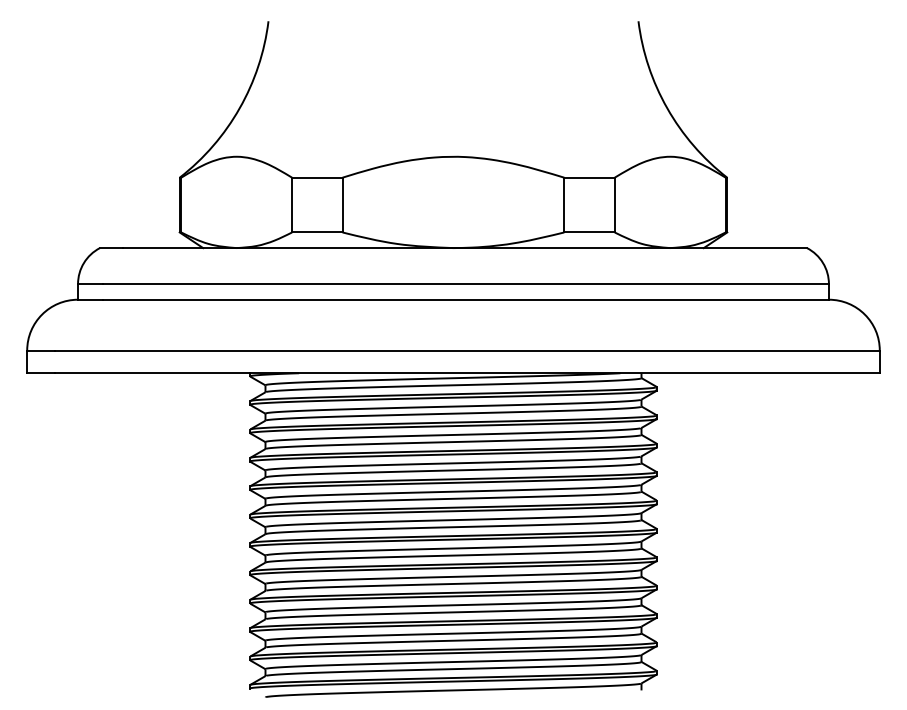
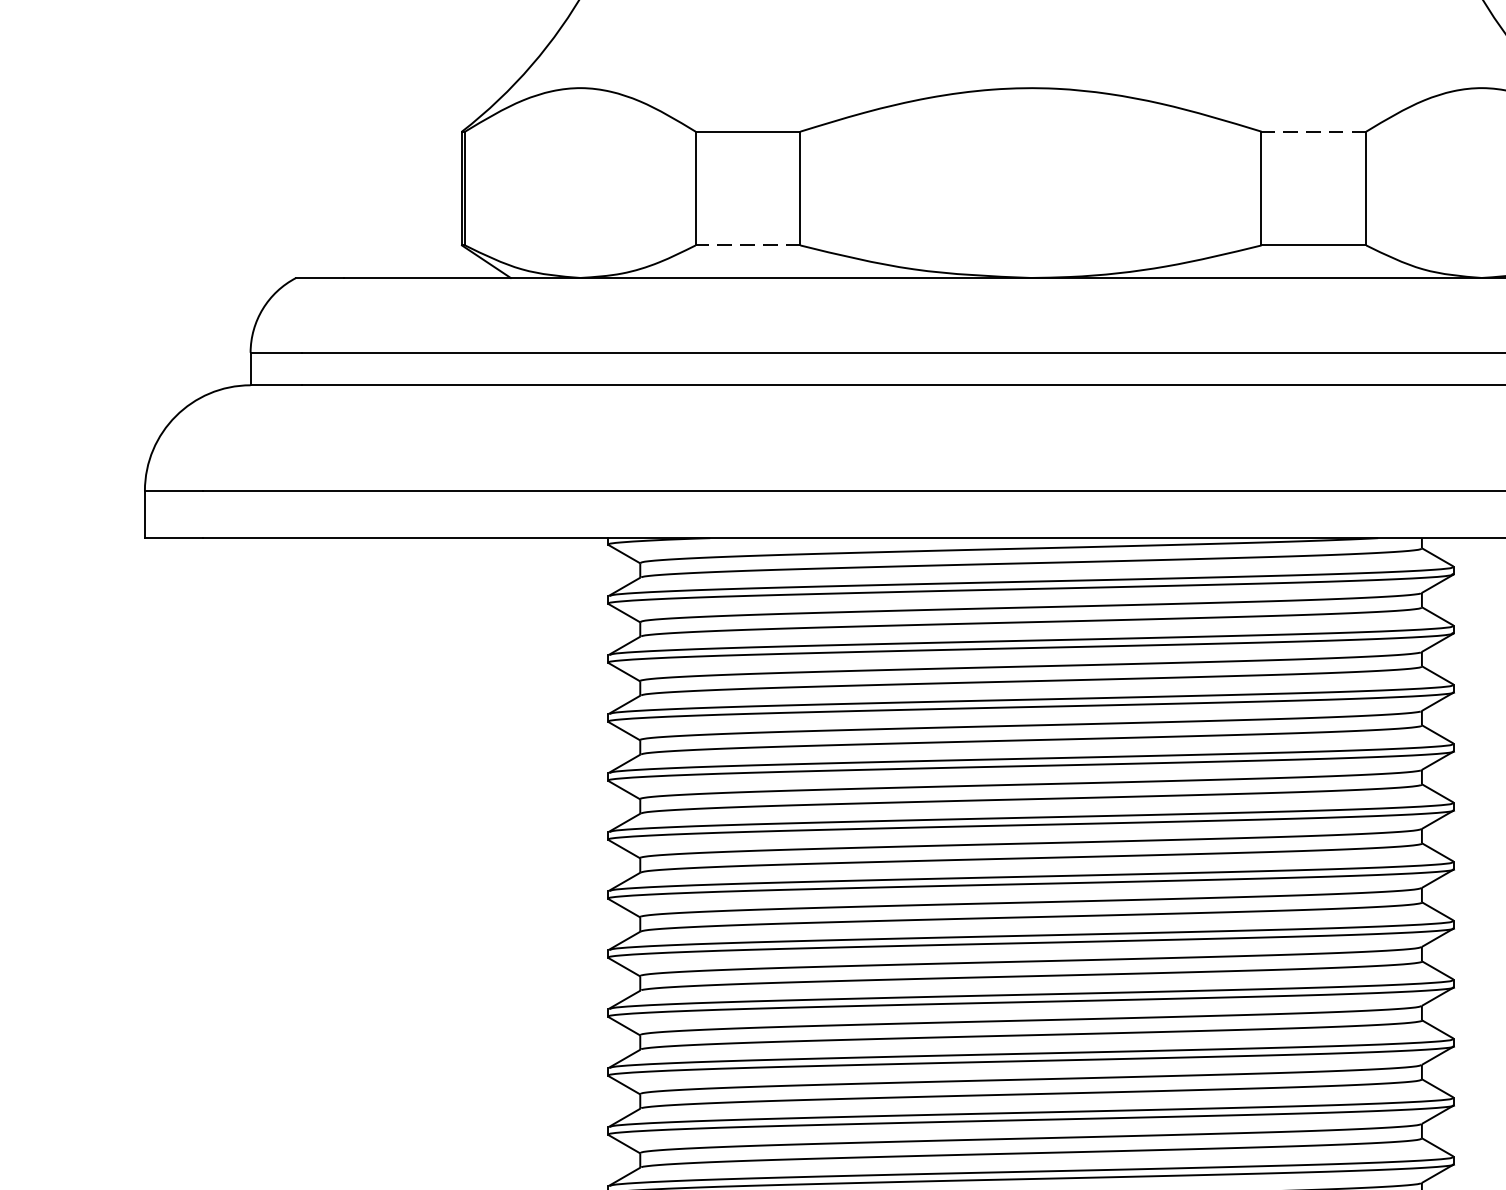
line: (589, 177) -> (1313, 131), solid -> dashed
line: (316, 232) -> (746, 245), solid -> dashed

